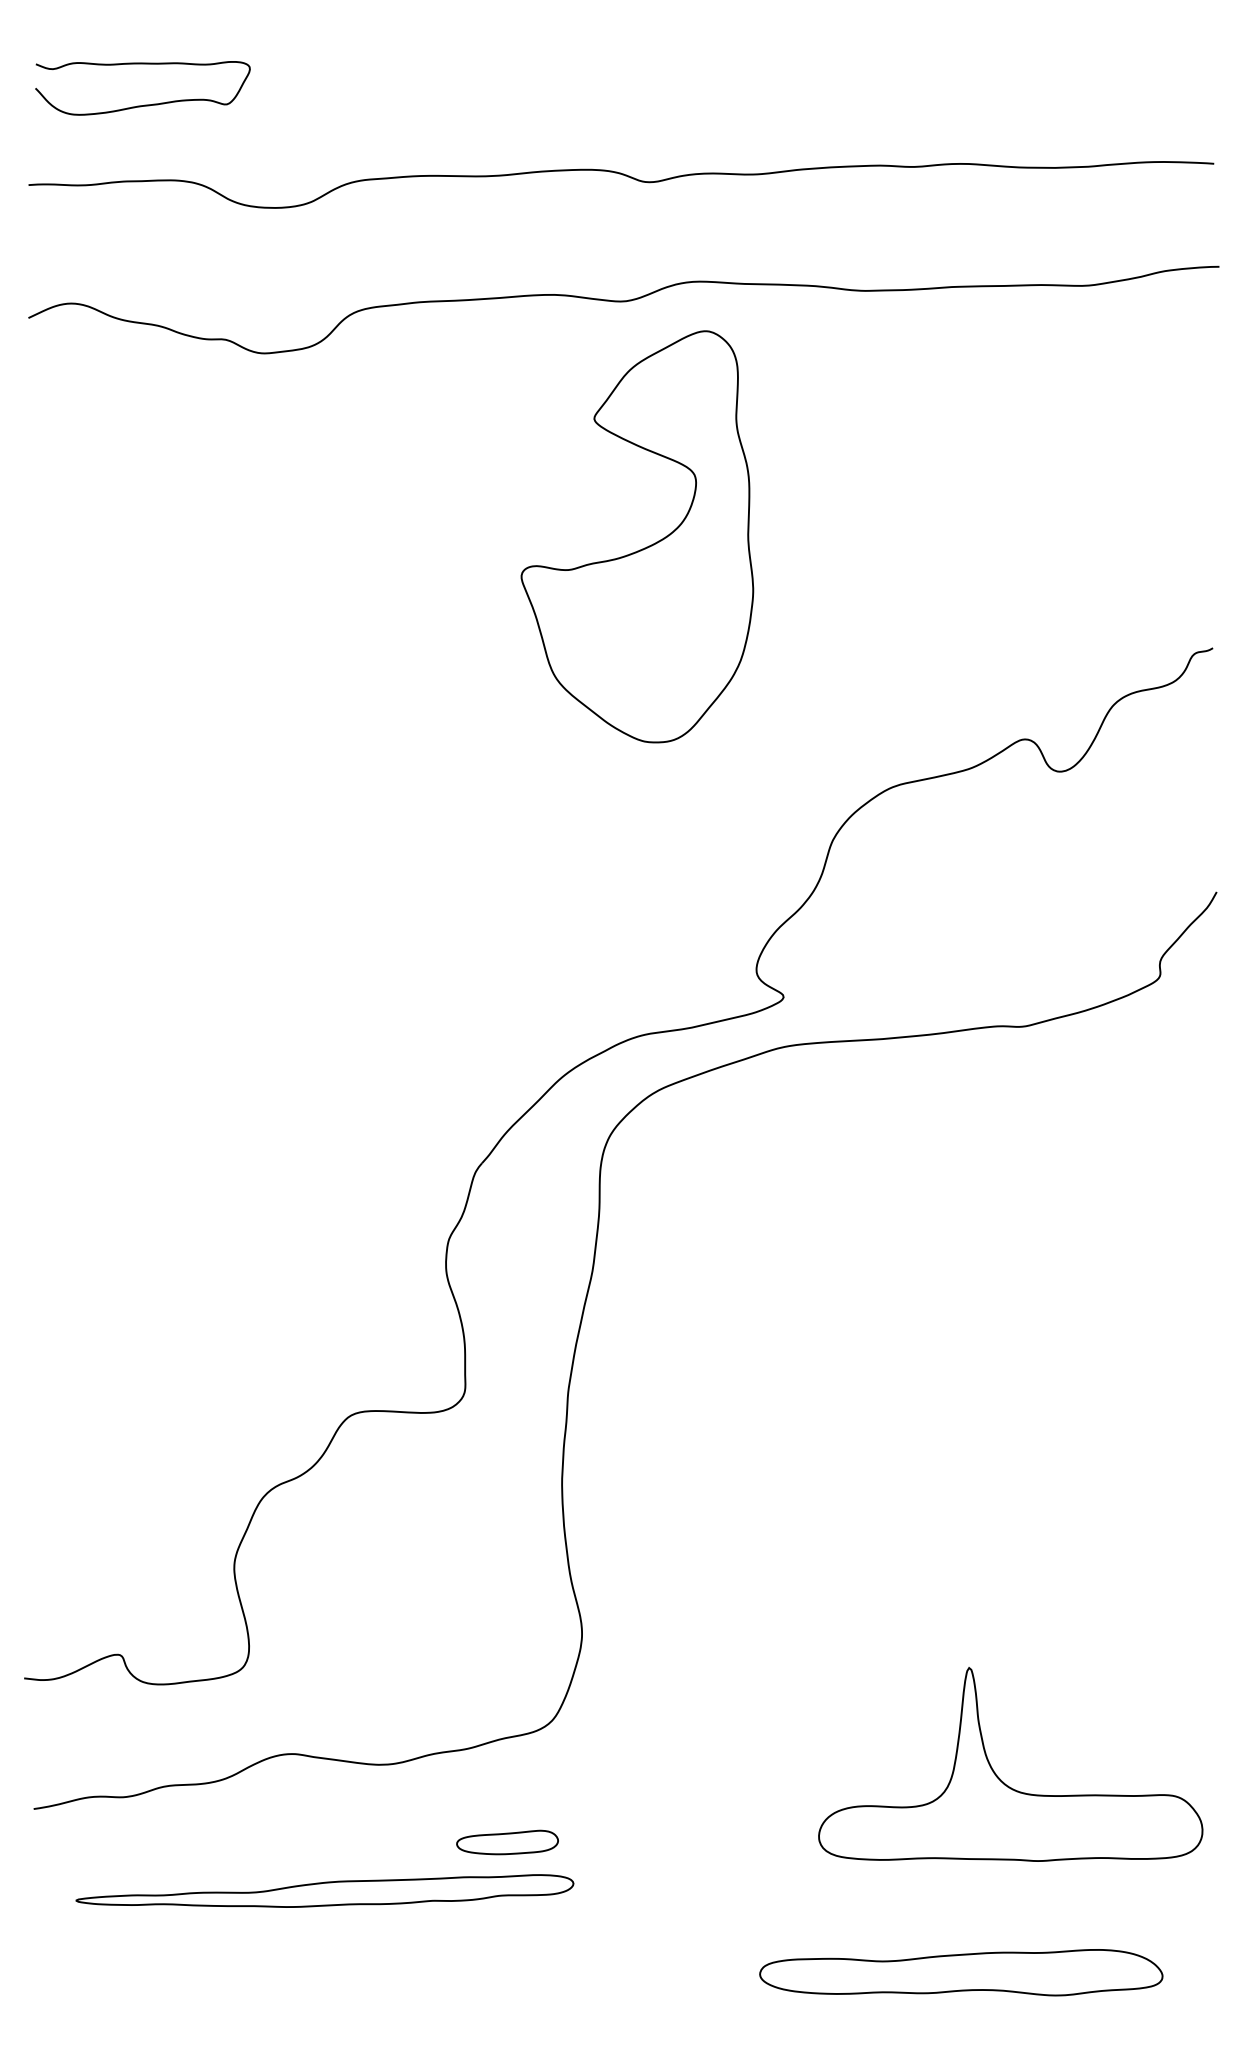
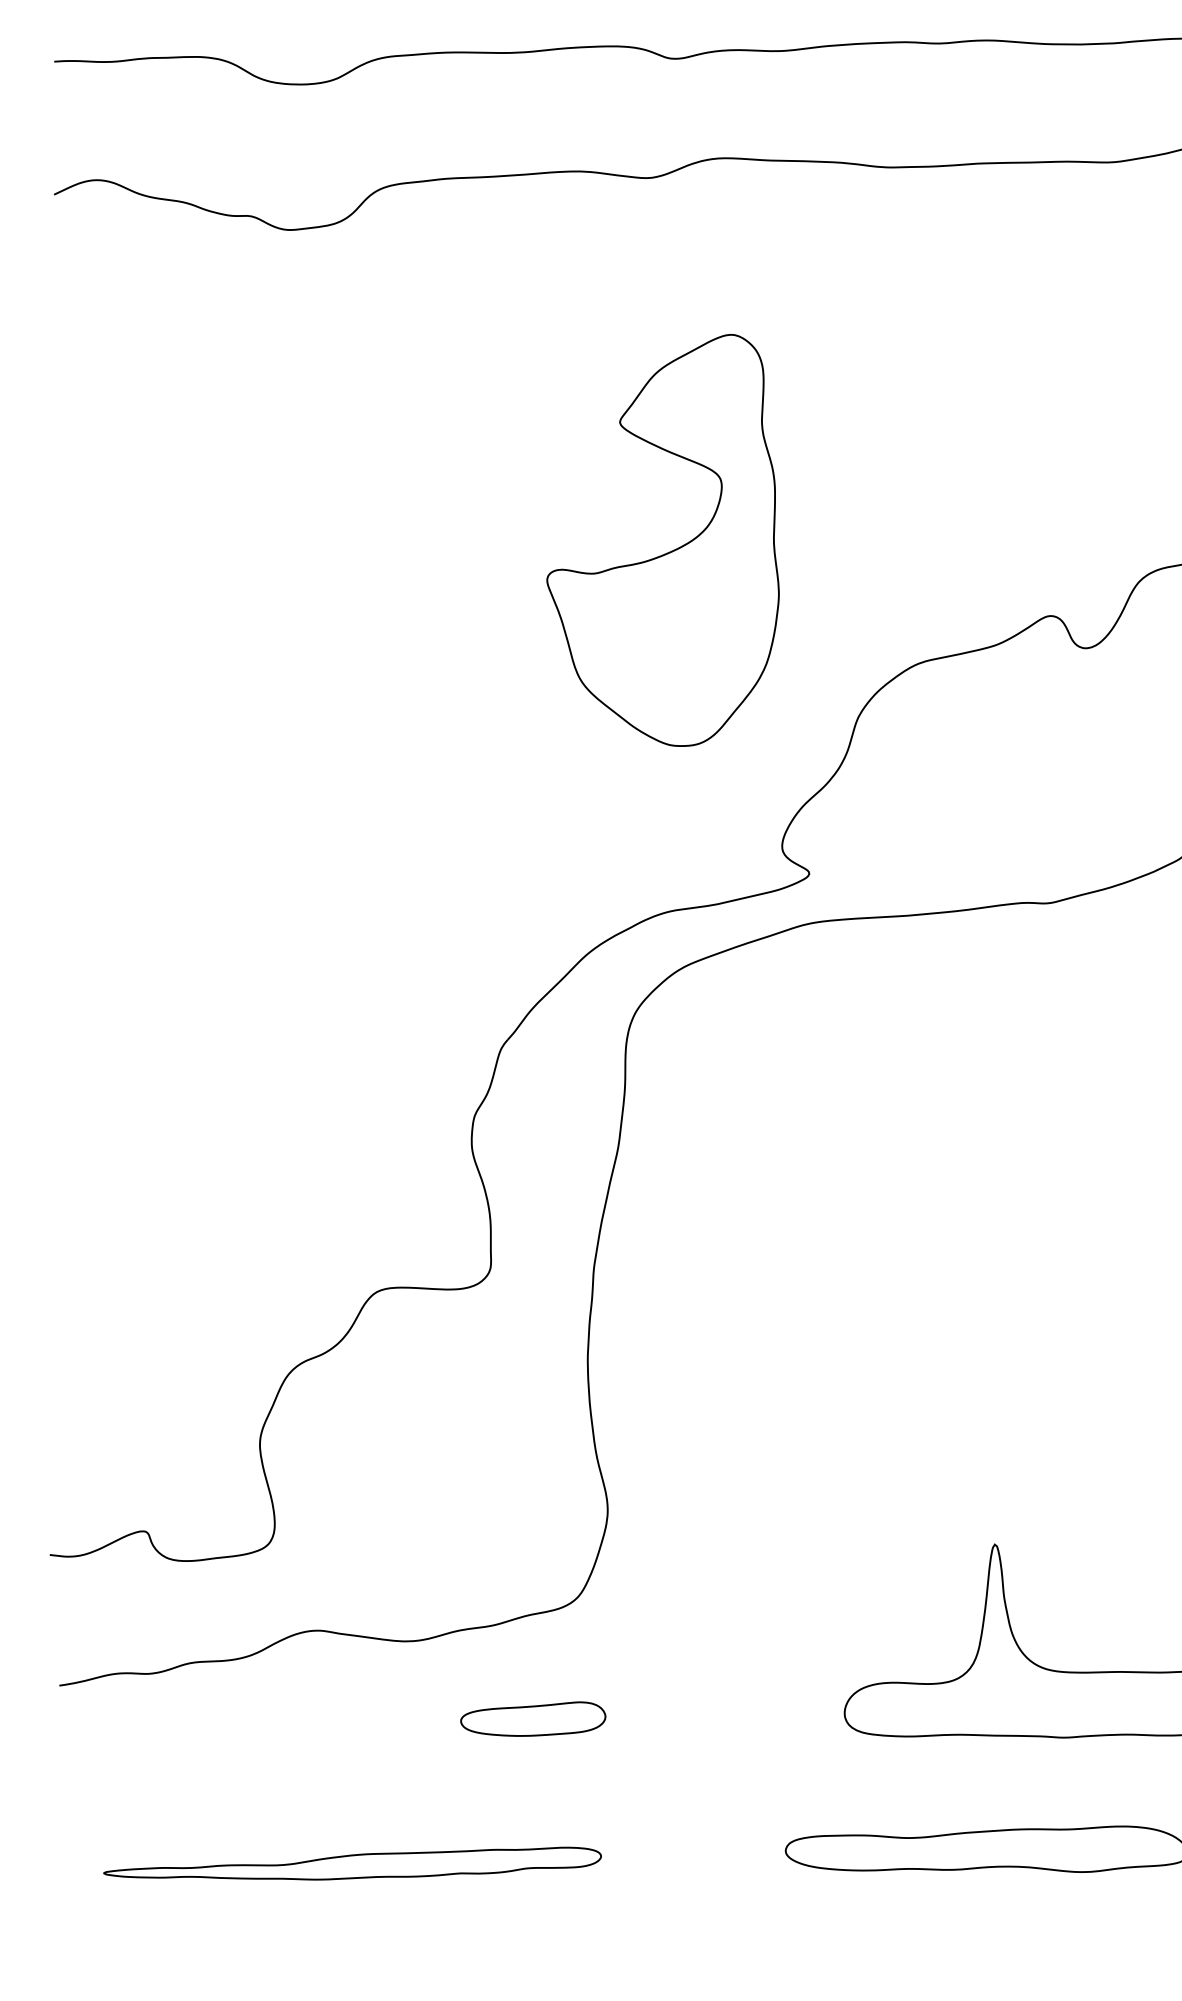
part: (642, 548) -> (668, 552), moved
part: (507, 1842) -> (533, 1719), size x1.43
part: (324, 1890) -> (352, 1863), moved

